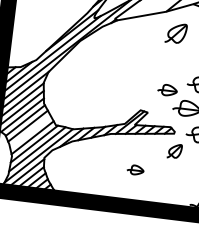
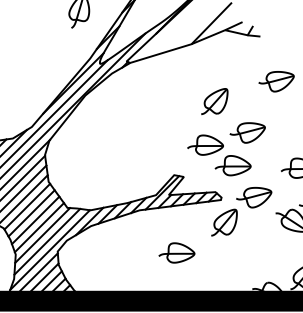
part: (175, 33) -> (214, 101), moved
part: (167, 89) -> (205, 144), size x1.43
line: (30, 131) -> (35, 220), added
part: (174, 151) -> (224, 222), size x1.43
part: (135, 169) -> (176, 252), size x1.67

